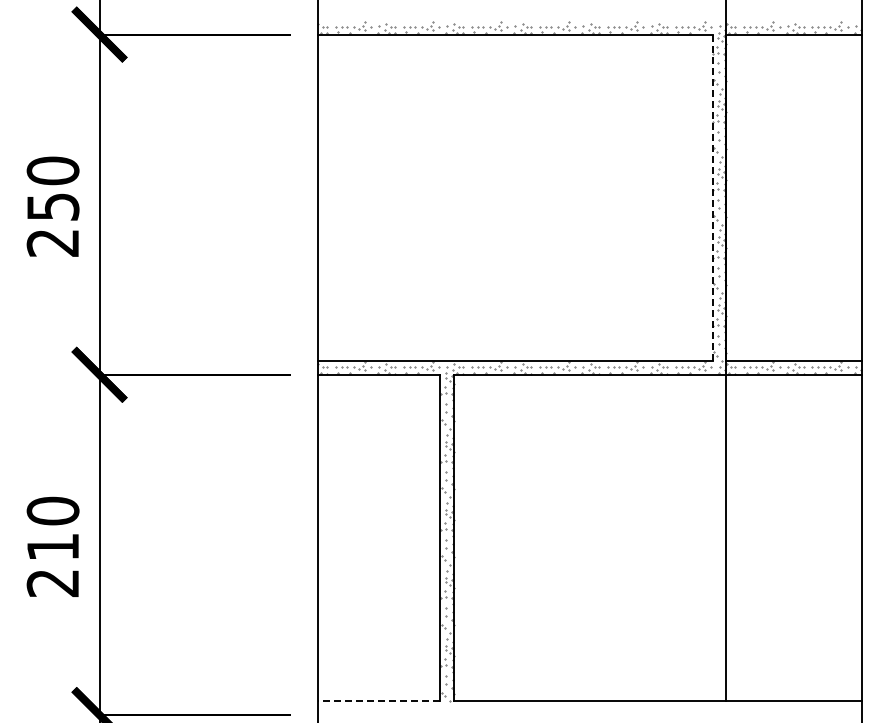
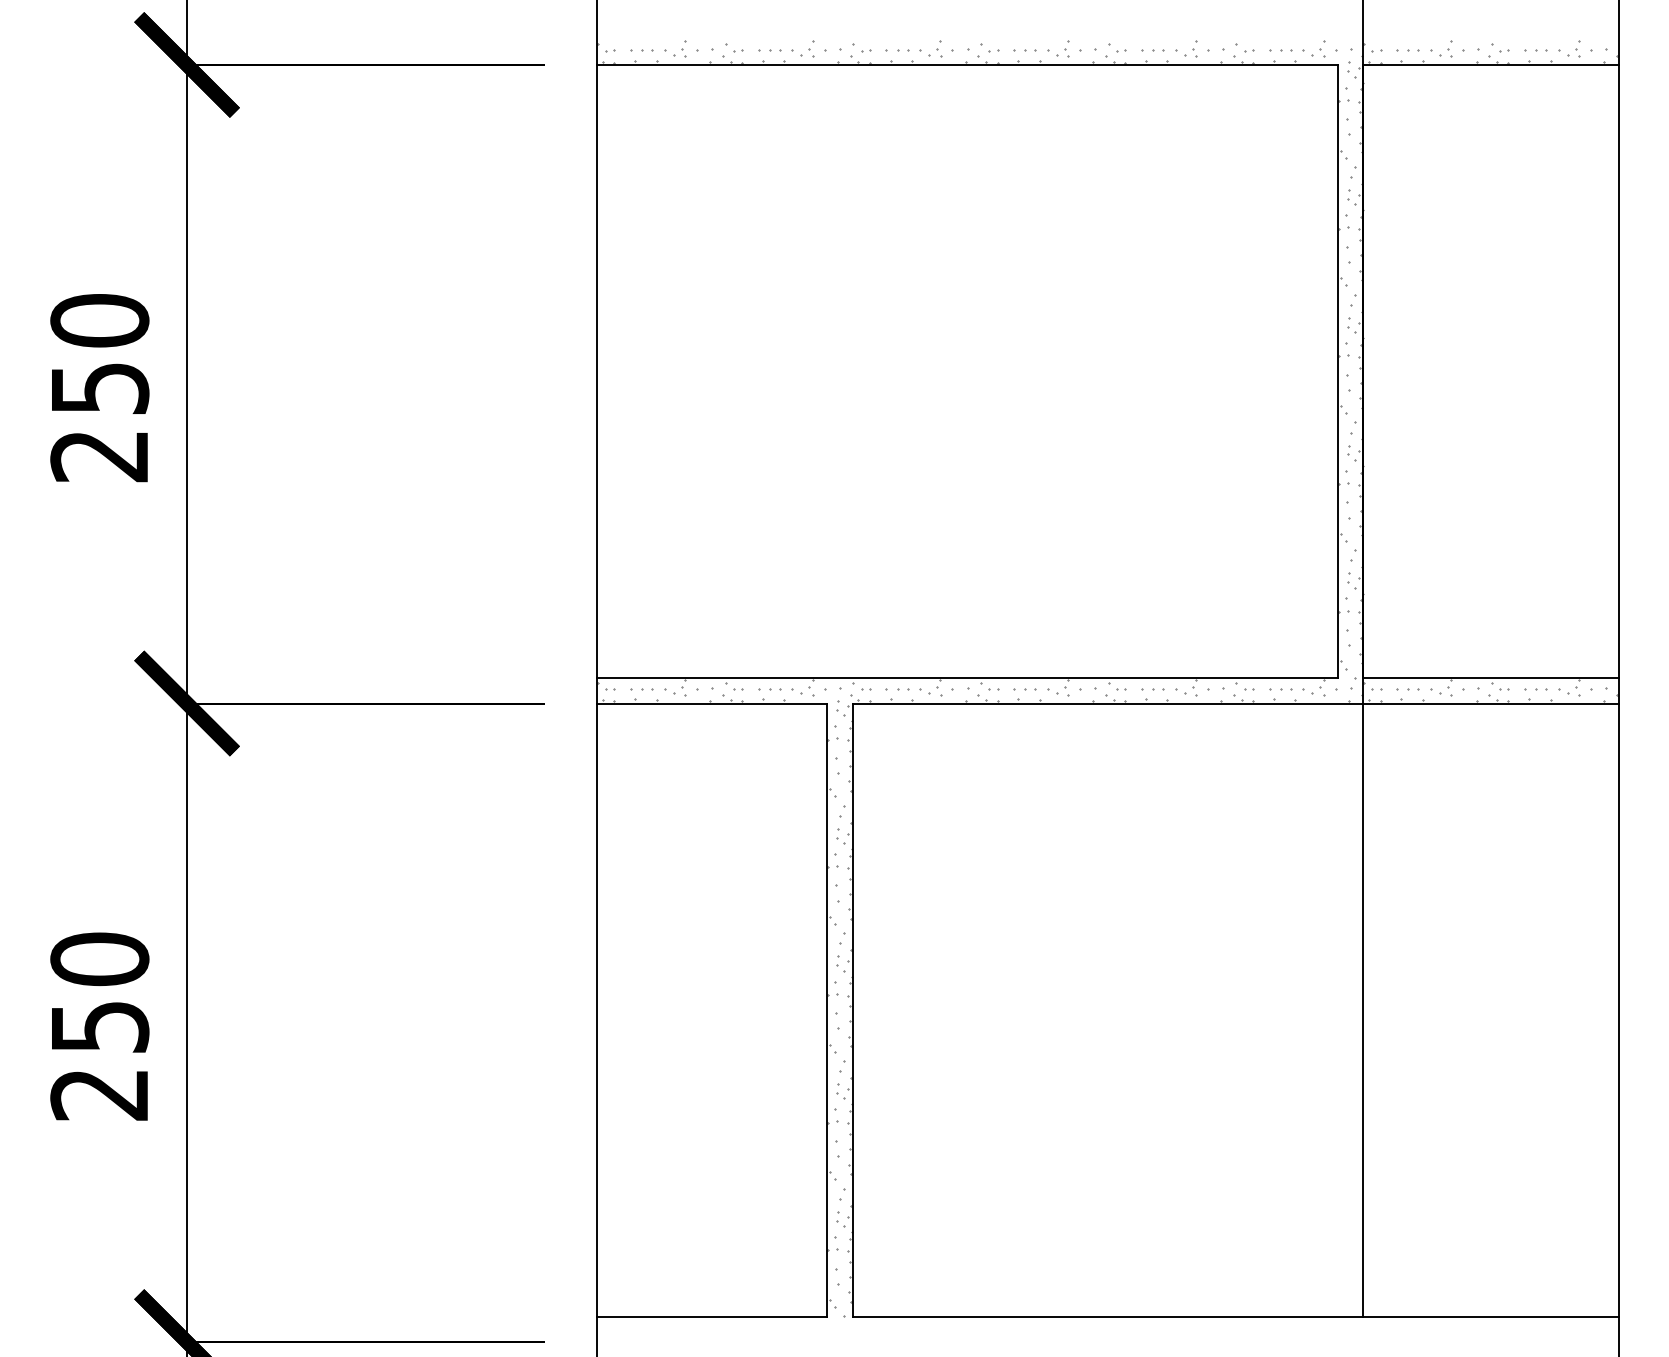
line: (712, 198) -> (1337, 372), dashed -> solid
text: (53, 547) -> (100, 1027), 210 -> 250
line: (378, 701) -> (710, 1316), dashed -> solid

